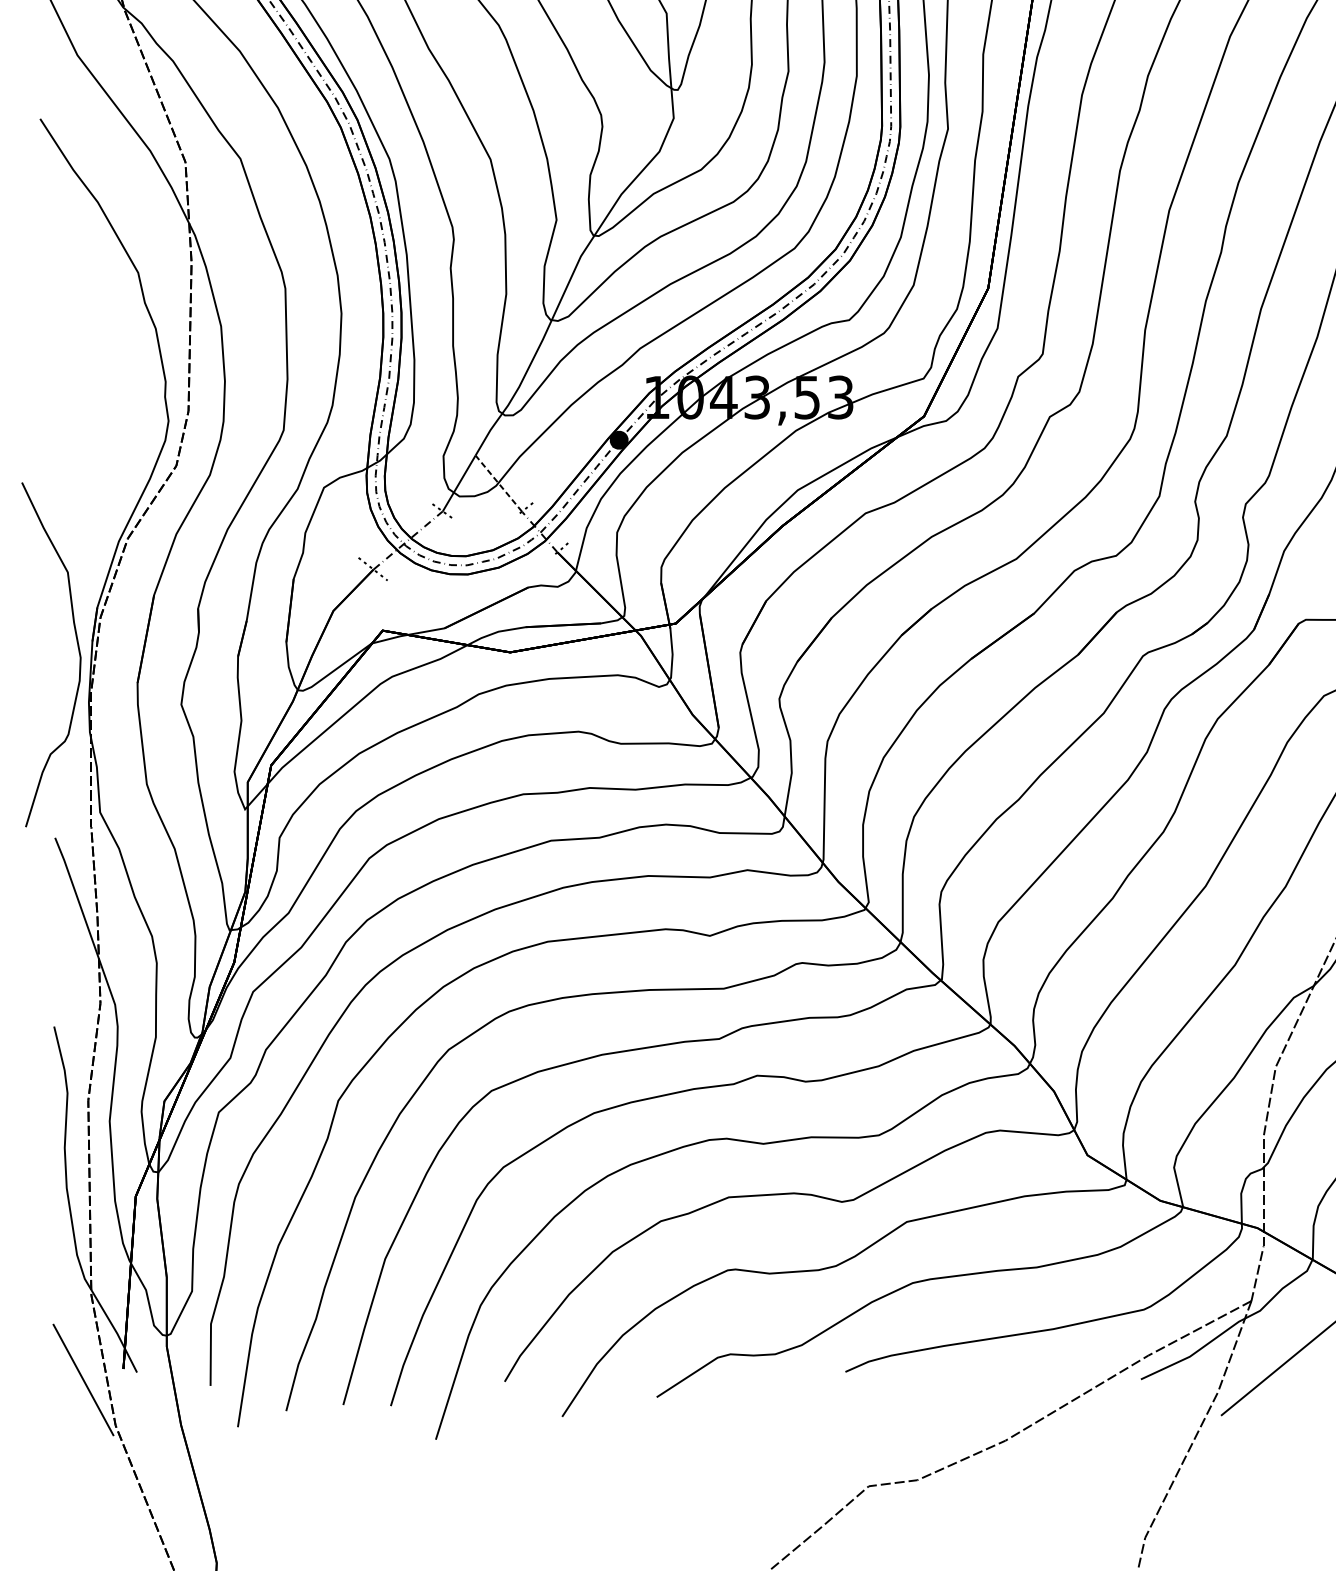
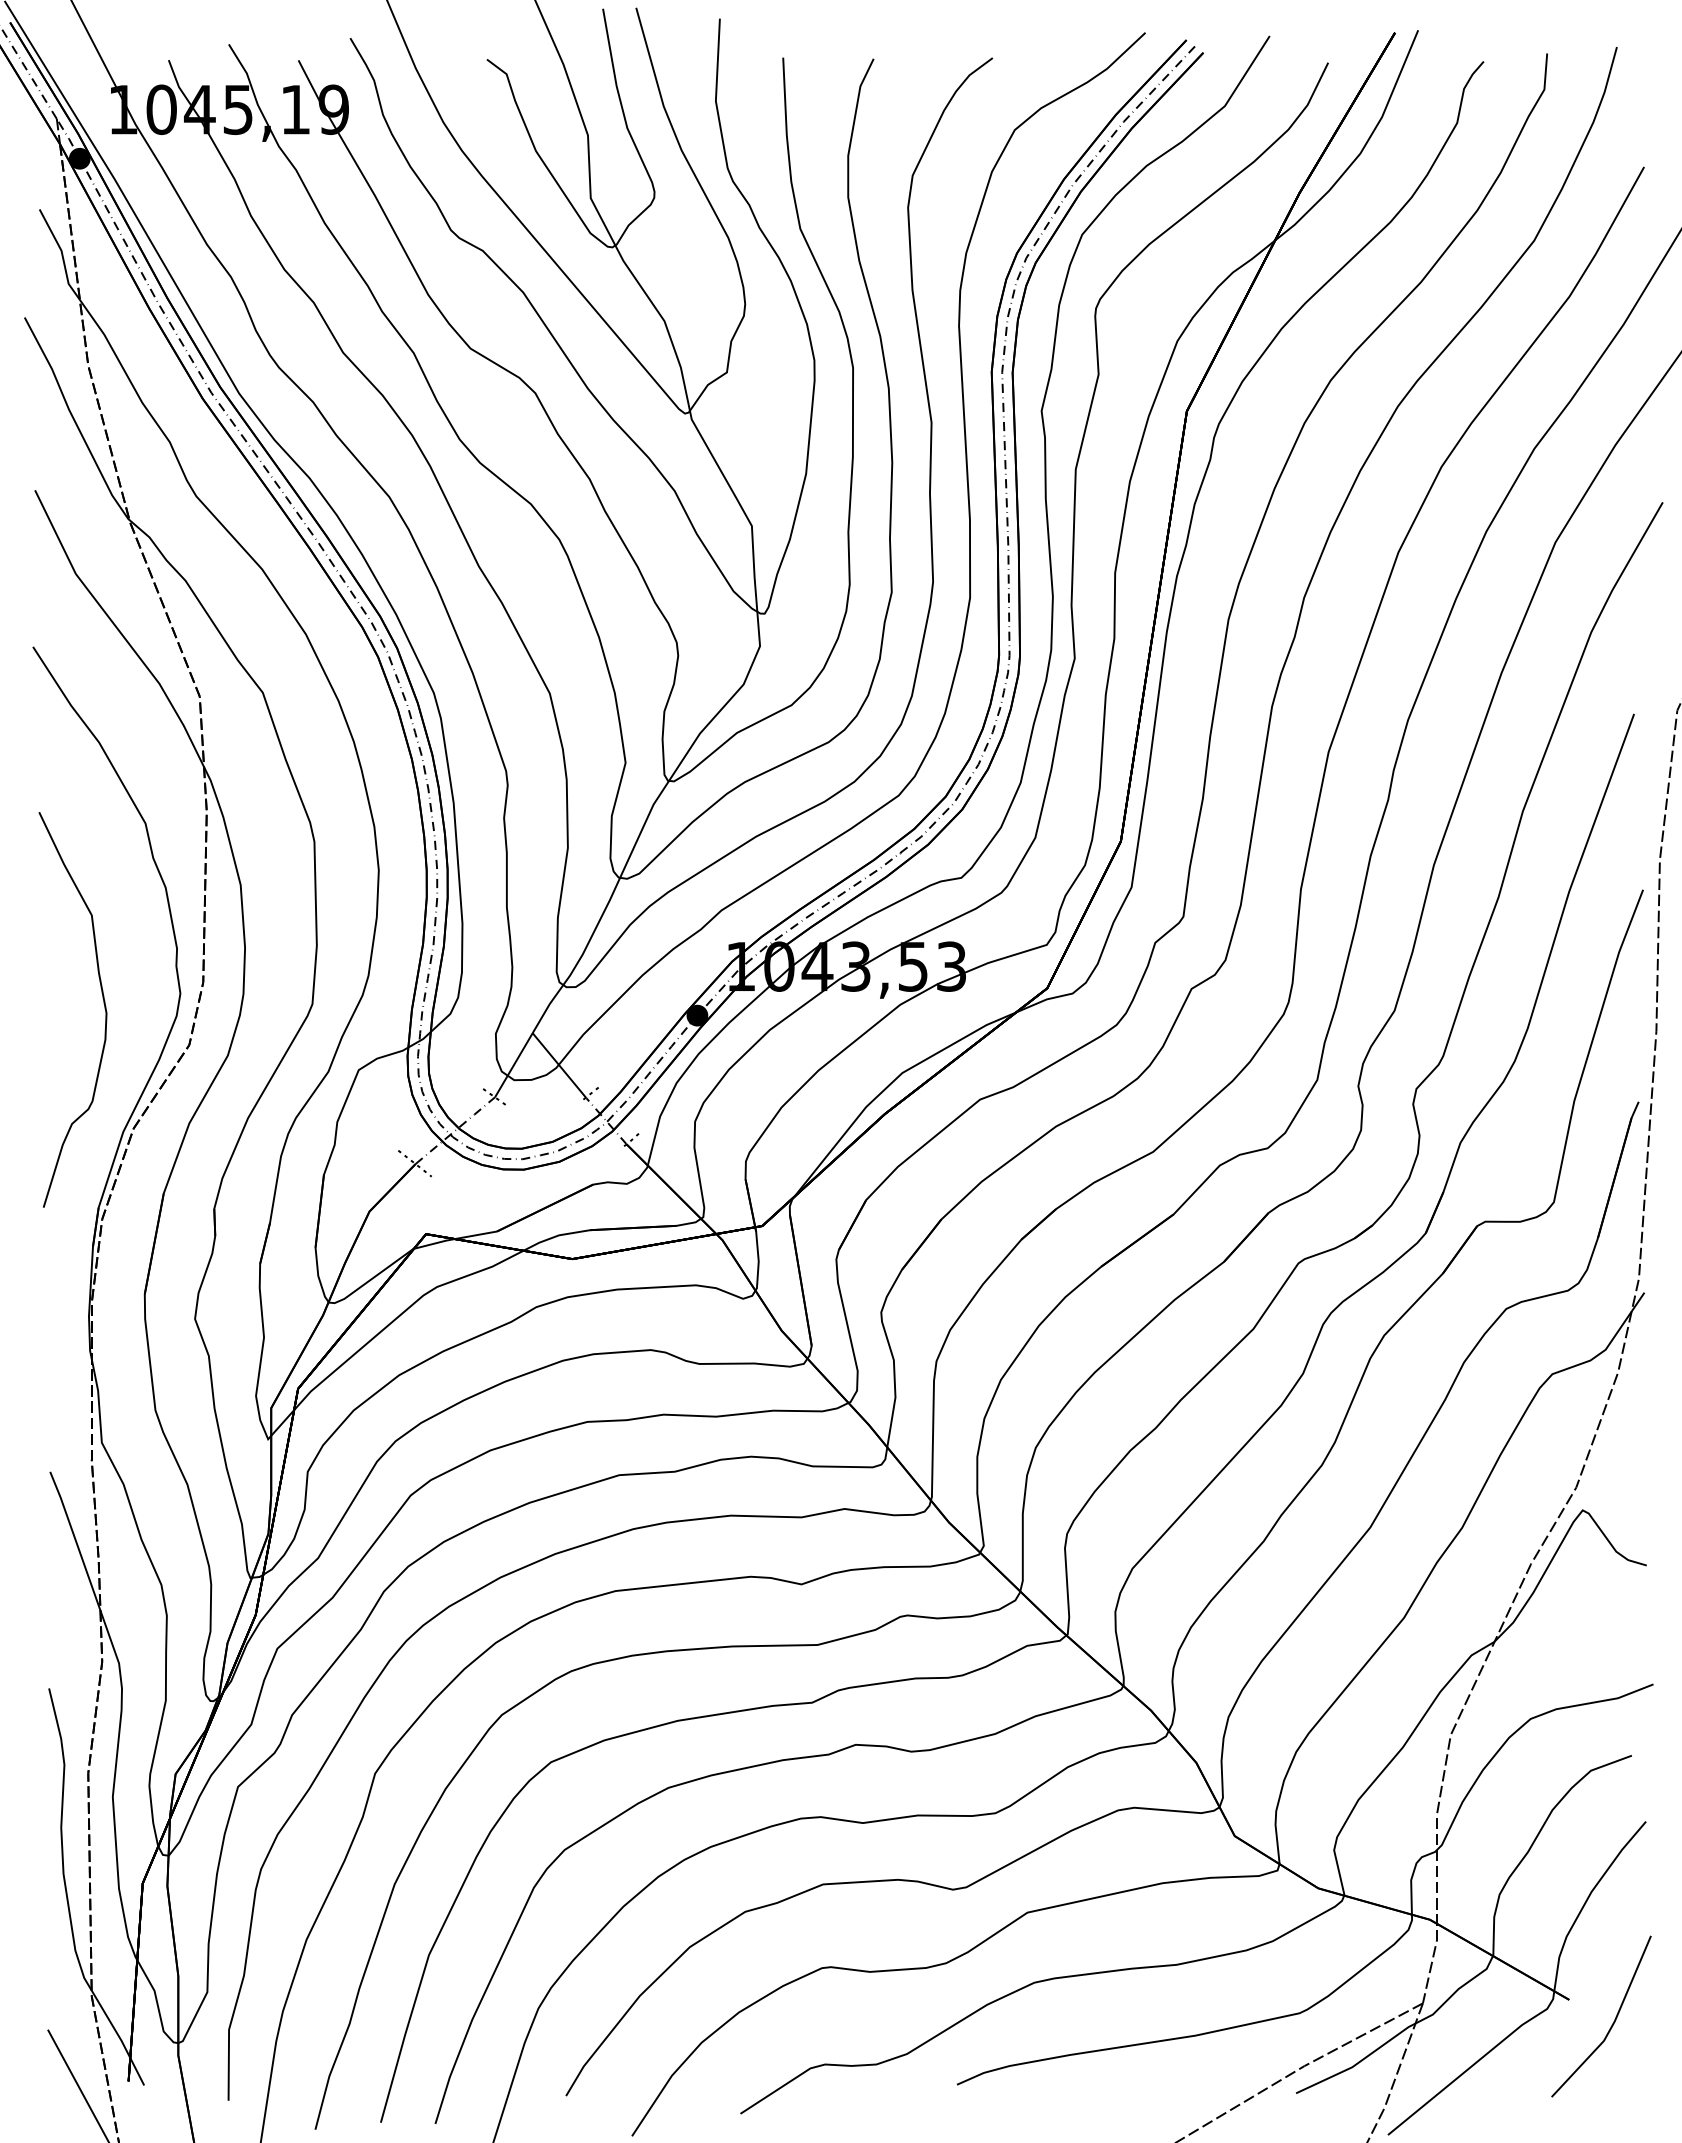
line: (498, 483) -> (559, 1065), dashed -> solid
curve: (78, 649) -> (103, 1003), moved

